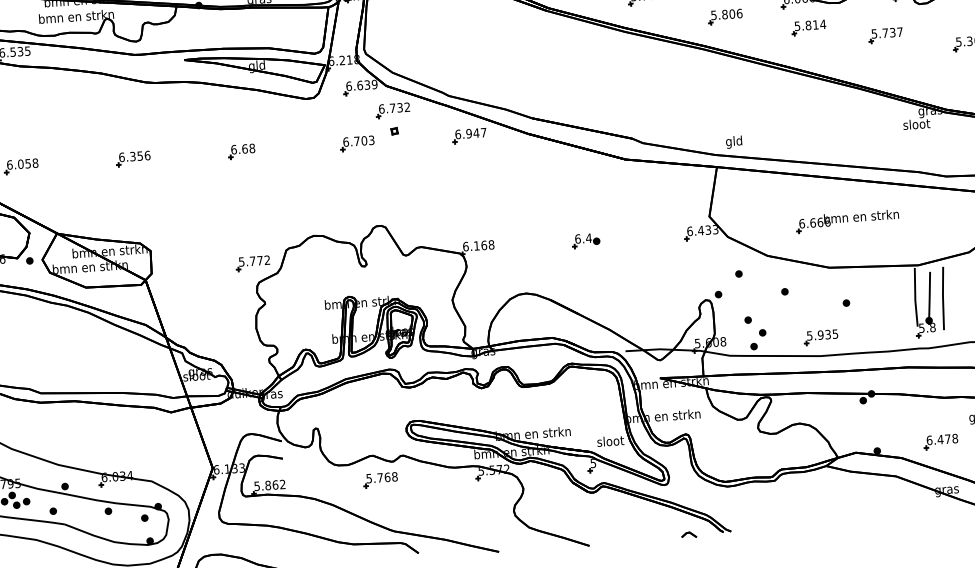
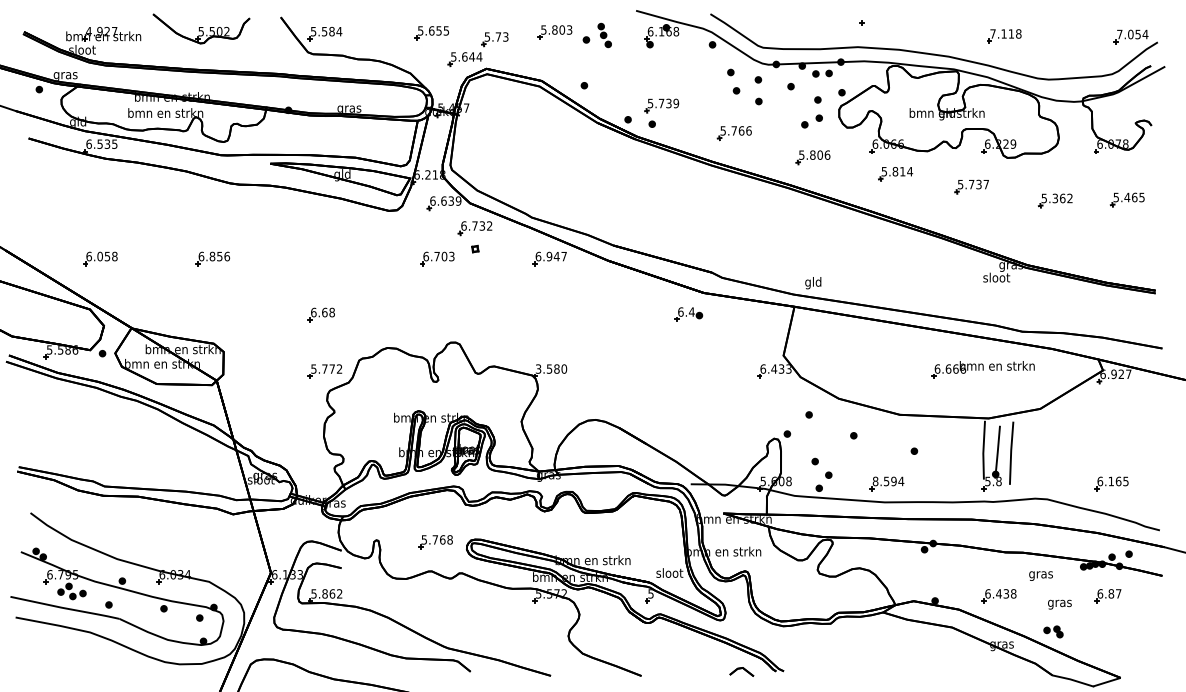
part: (240, 151) -> (320, 314), moved
text: (132, 156) -> (212, 256), 6.356 -> 6.856
part: (846, 221) -> (982, 369), moved
part: (585, 240) -> (688, 314), moved
text: (478, 245) -> (551, 368), 6.168 -> 3.580
text: (822, 335) -> (888, 481), 5.935 -> 8.594
text: (947, 438) -> (1006, 593), 6.478 -> 6.438
part: (380, 480) -> (435, 542), moved
part: (688, 534) -> (741, 671), size x1.6

